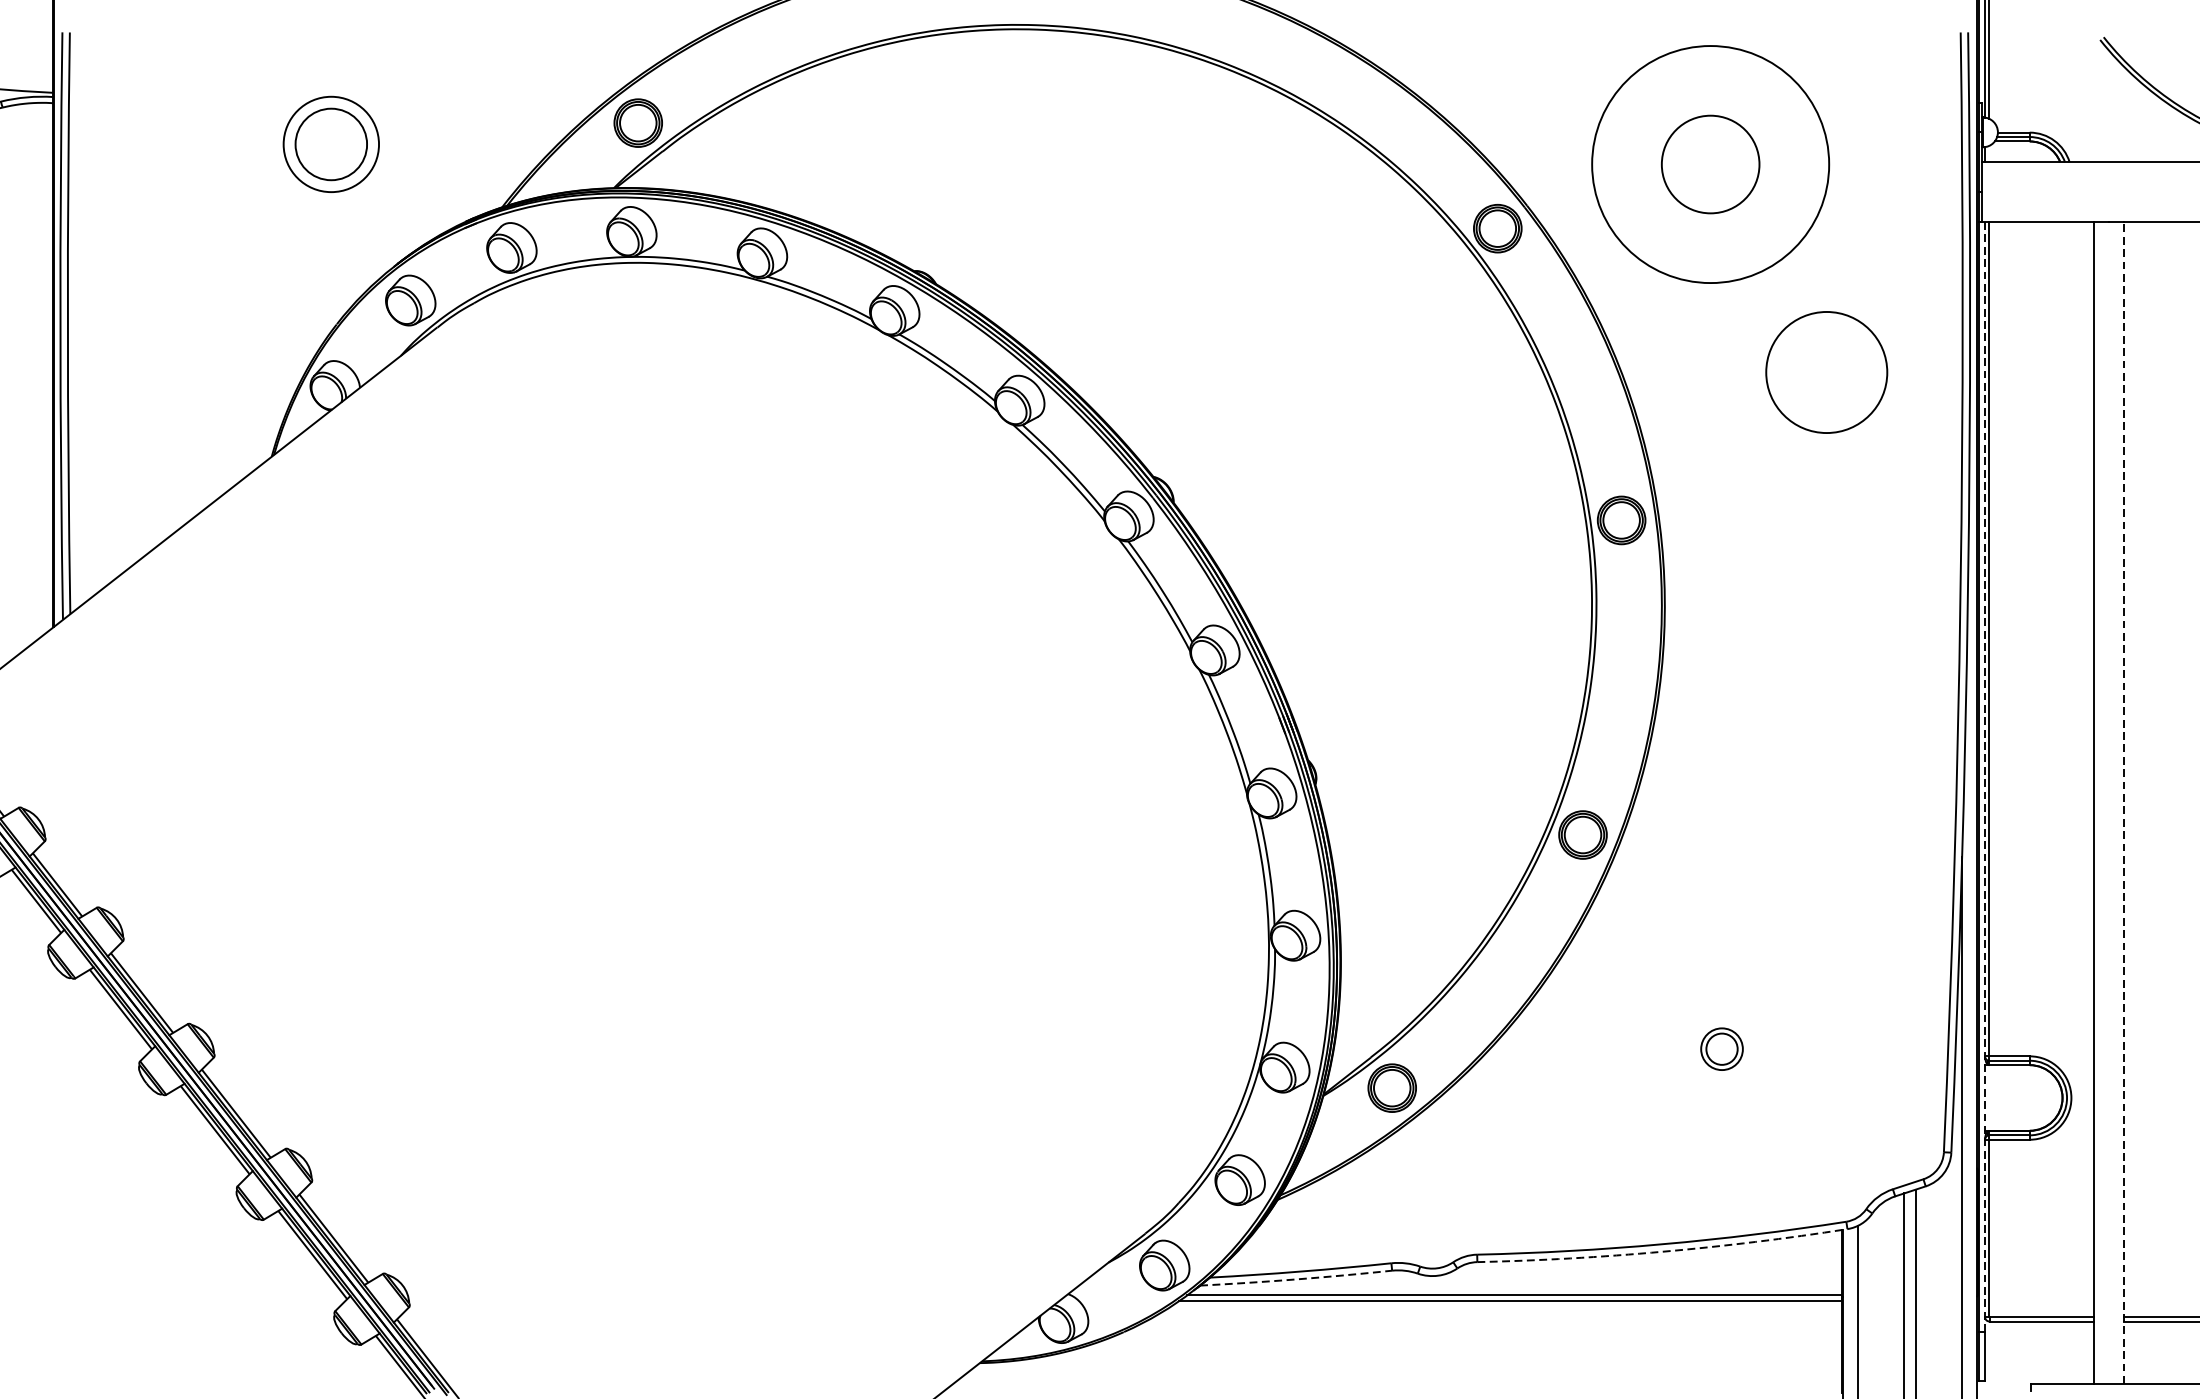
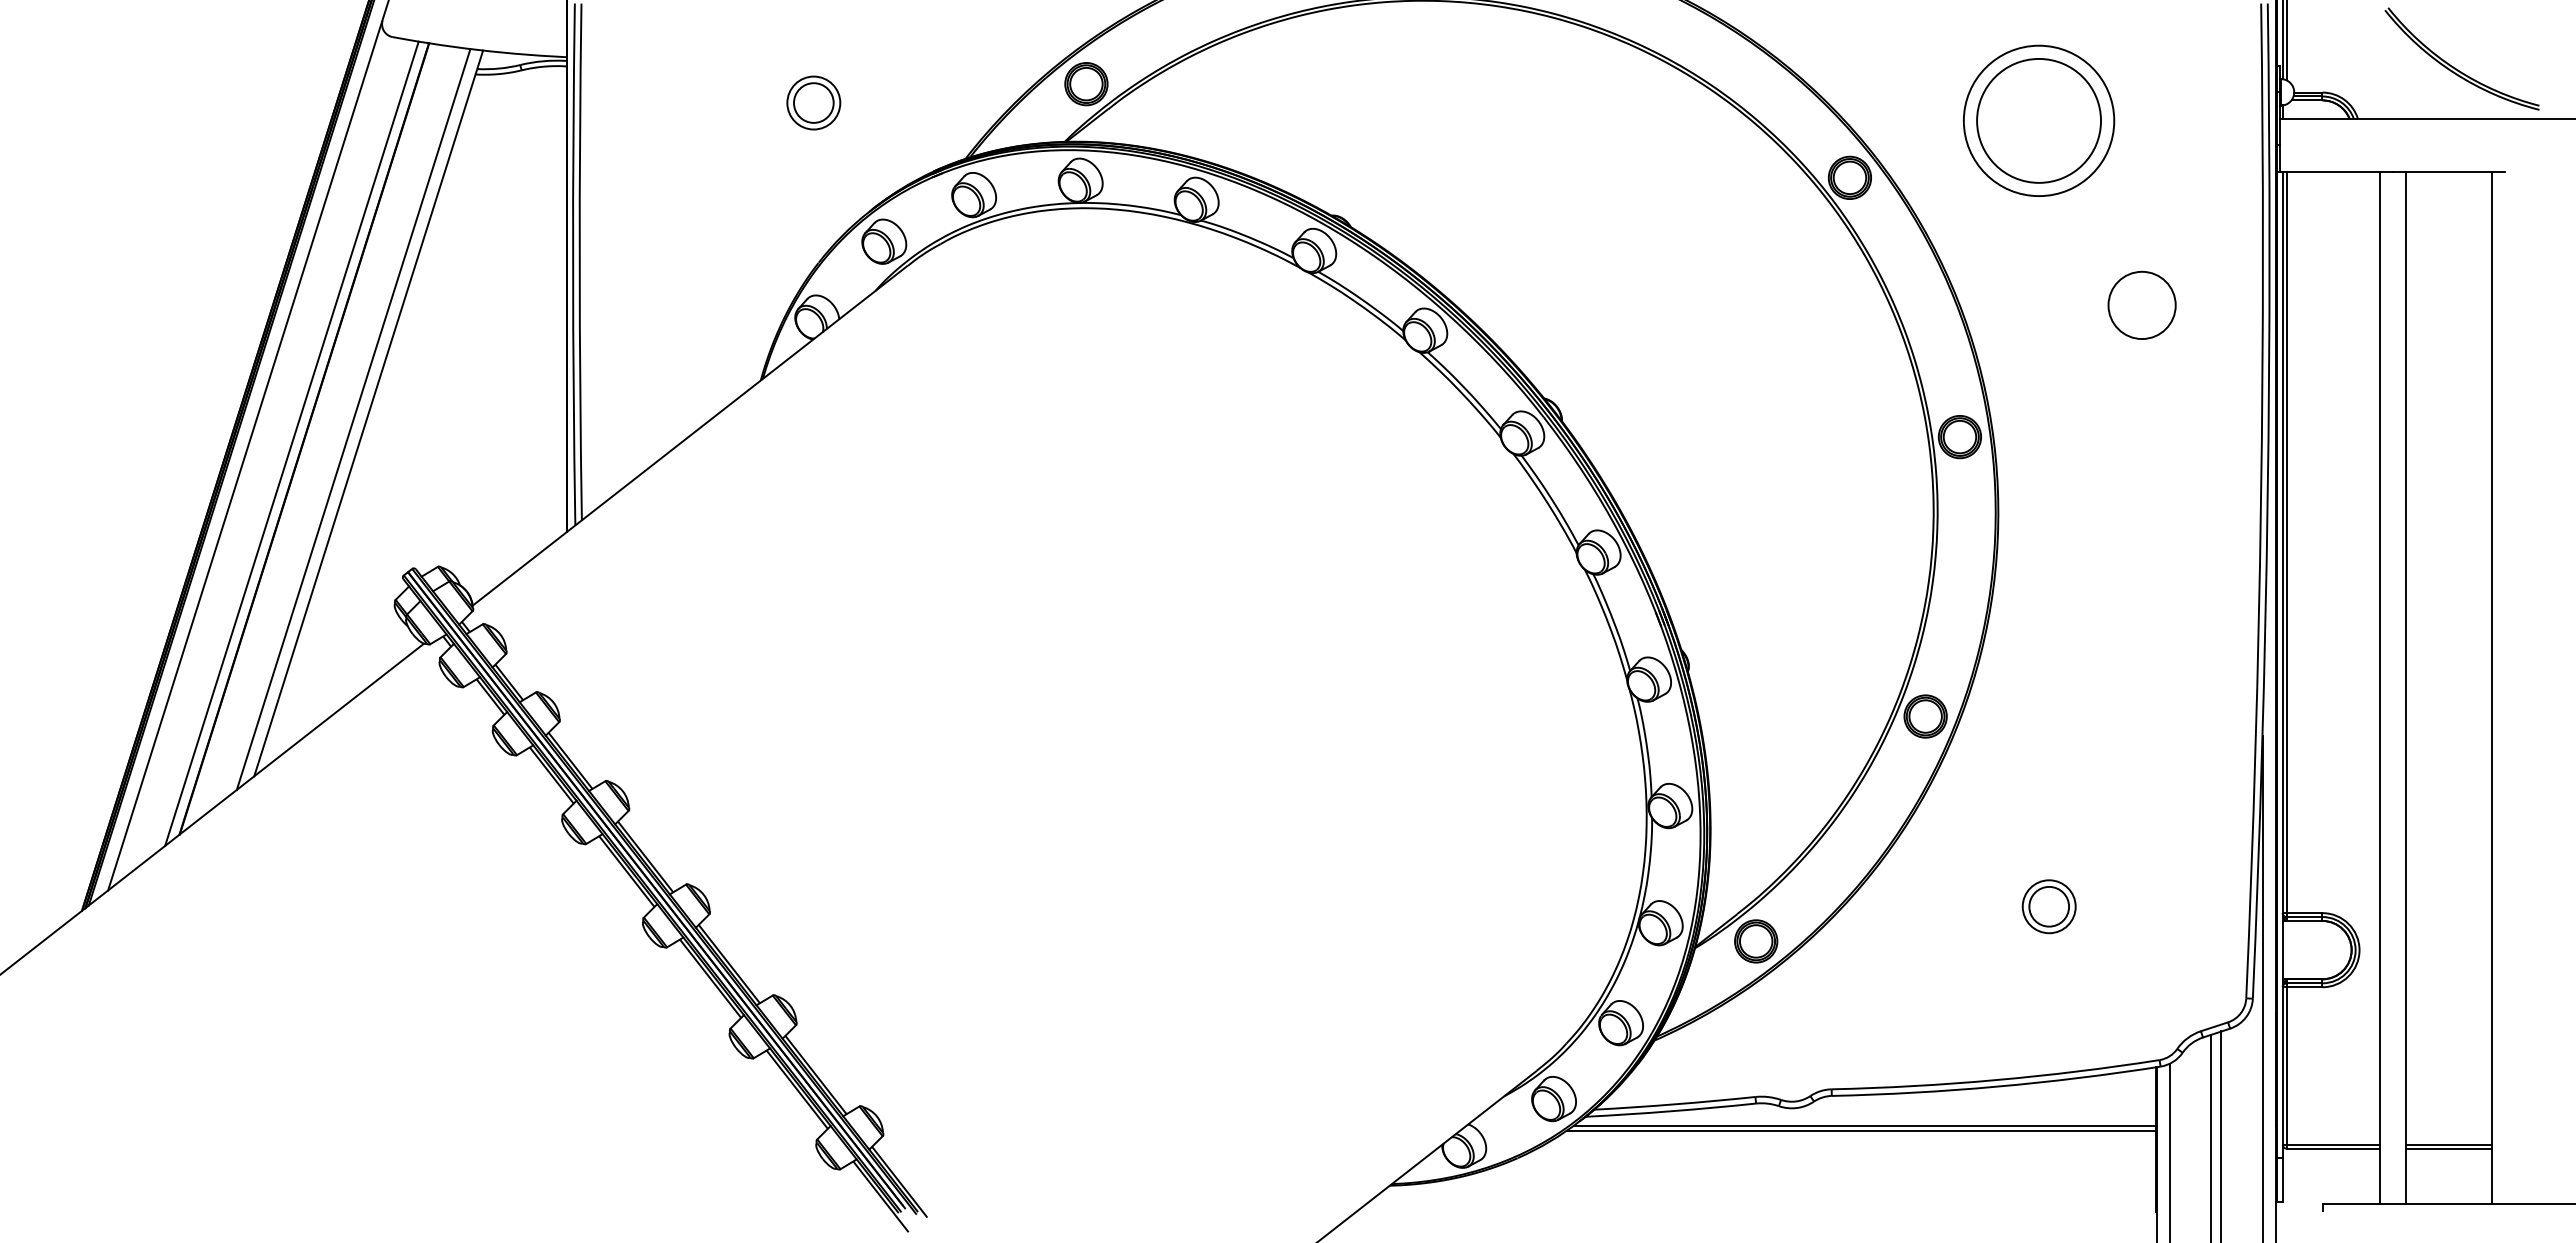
part: (331, 143) -> (813, 102), size x0.62
circle: (1710, 164) -> (2038, 120), size x0.71
circle: (1711, 164) -> (2039, 120), size x1.43
circle: (1825, 371) -> (2141, 304), size x0.62
line: (1984, 776) -> (2282, 664), dashed -> solid
line: (2124, 802) -> (2406, 687), dashed -> solid
part: (1721, 1048) -> (2048, 906), size x1.43
arc: (1662, 1251) -> (1996, 1086), dashed -> solid
arc: (1295, 1279) -> (1670, 1111), dashed -> solid

